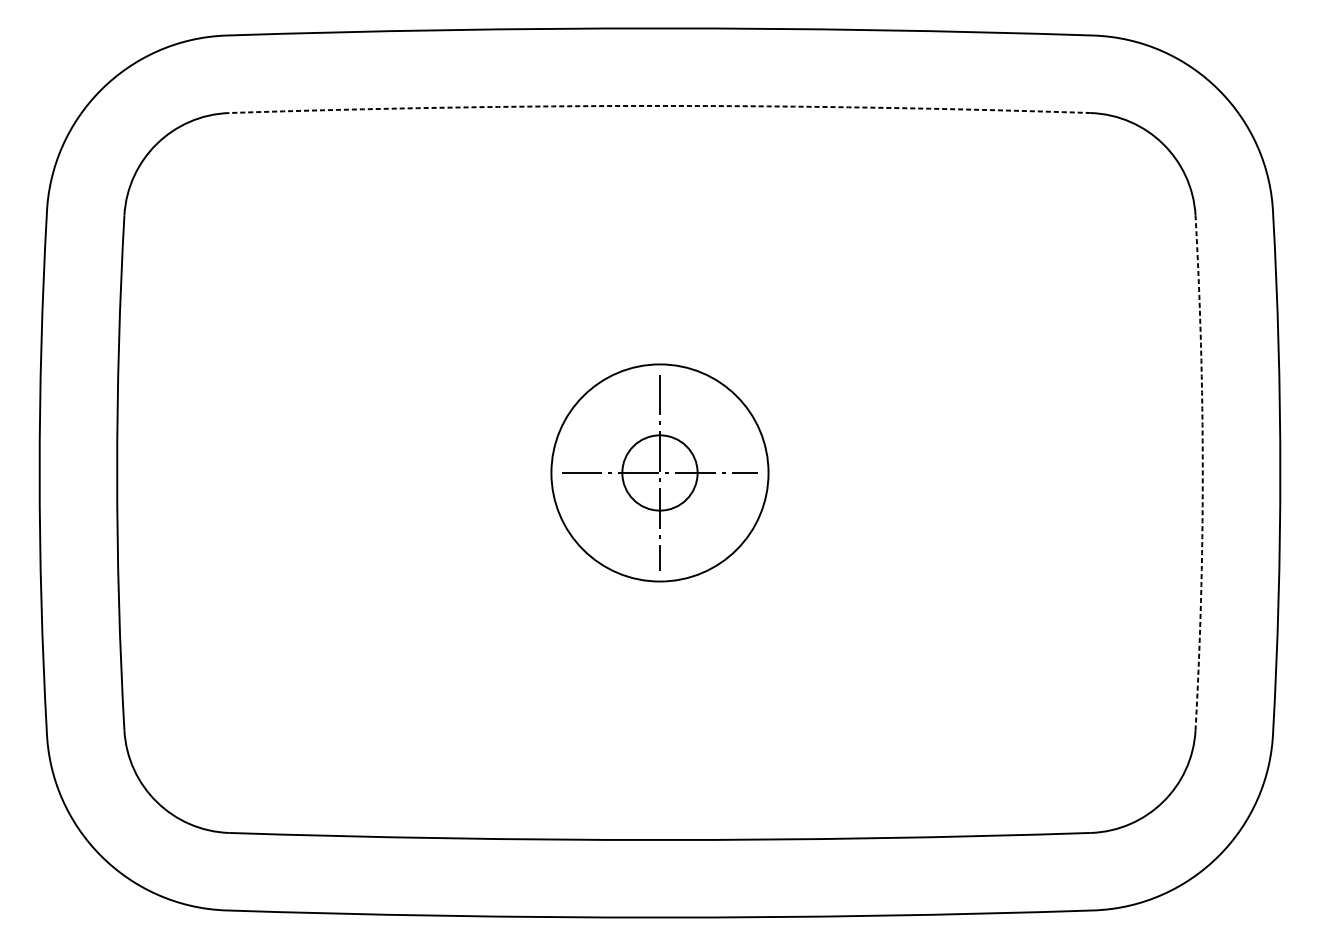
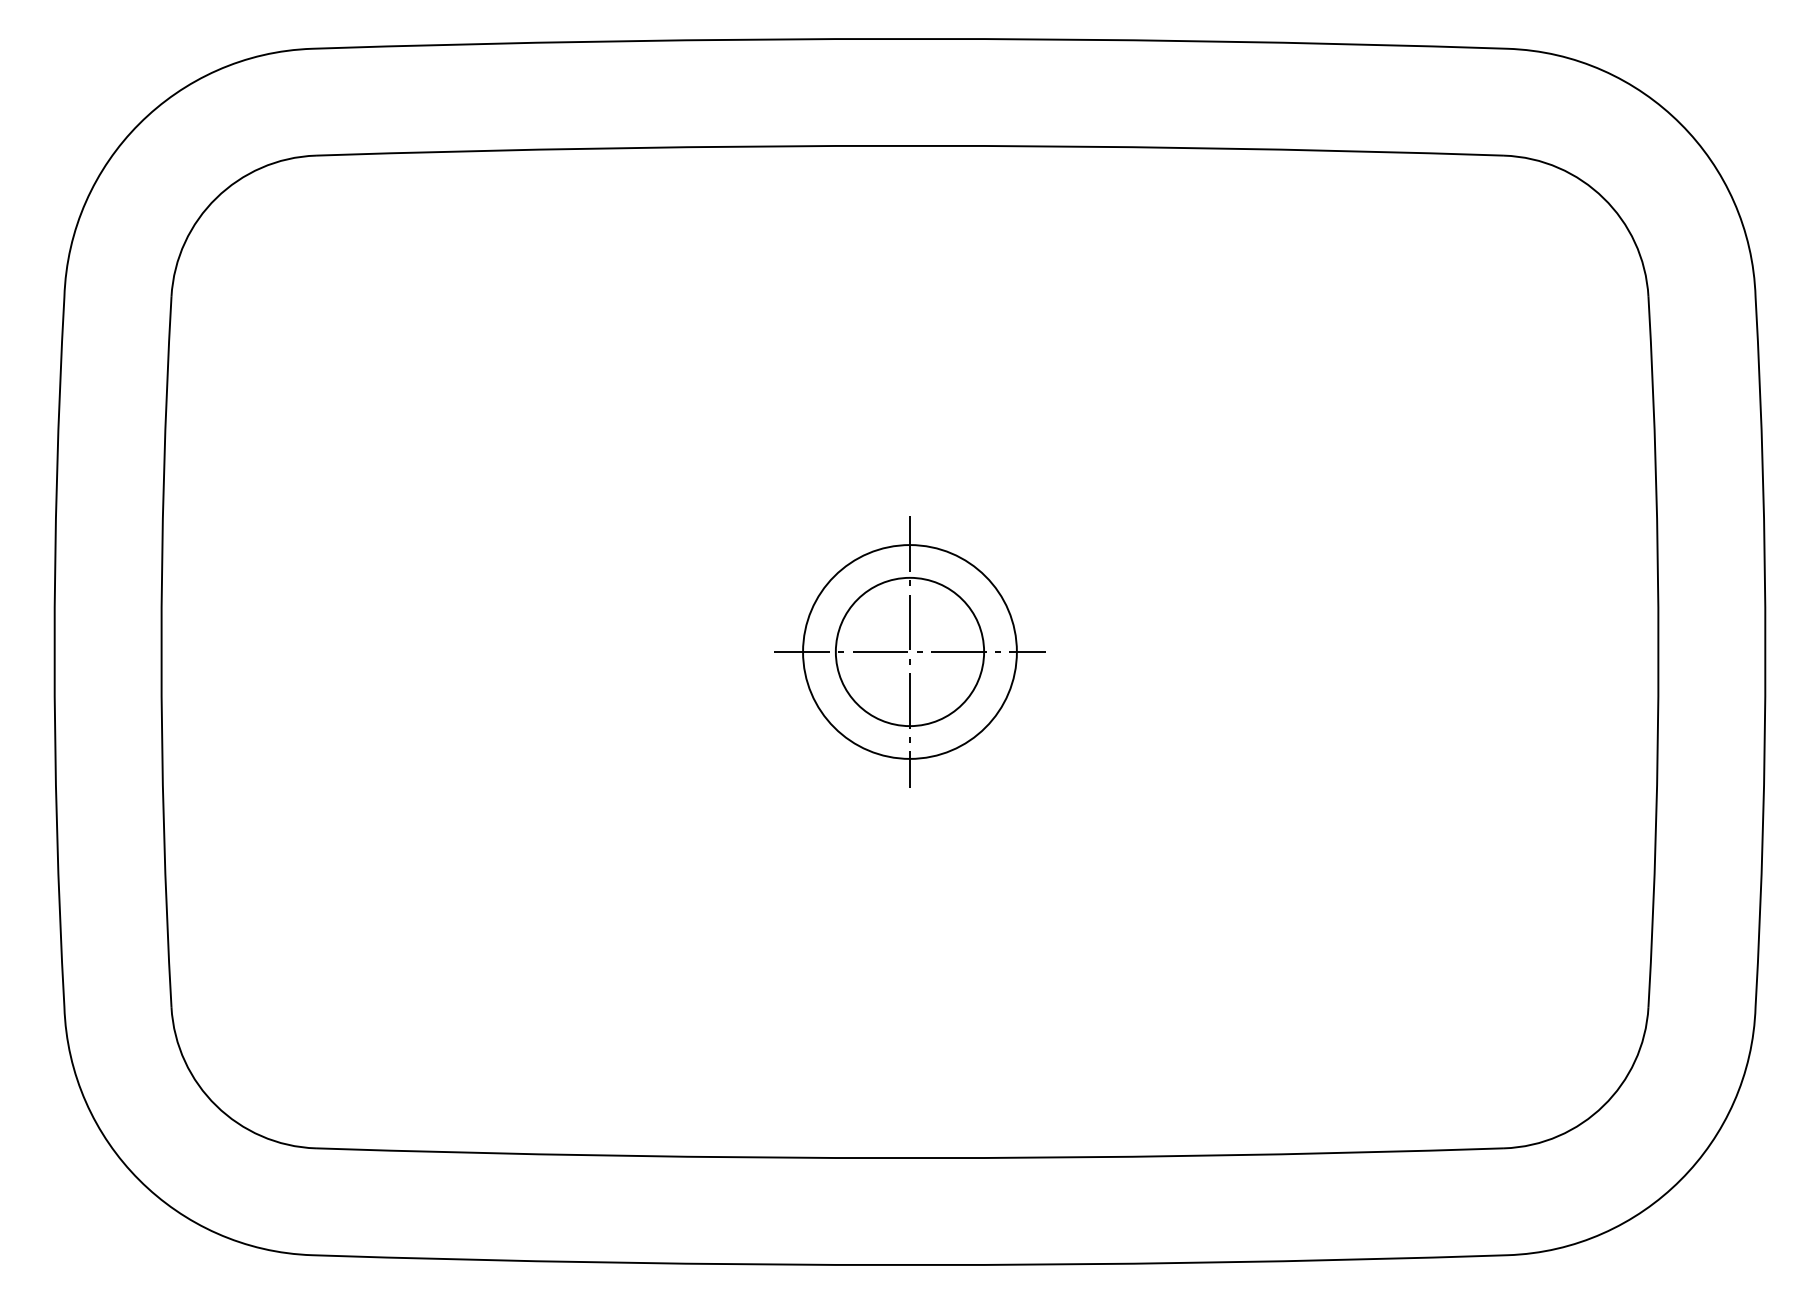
arc: (659, 105) -> (909, 145), dashed -> solid
circle: (659, 472) -> (909, 651), size x0.71
circle: (659, 472) -> (909, 651), size x1.43
arc: (1202, 472) -> (1658, 651), dashed -> solid

